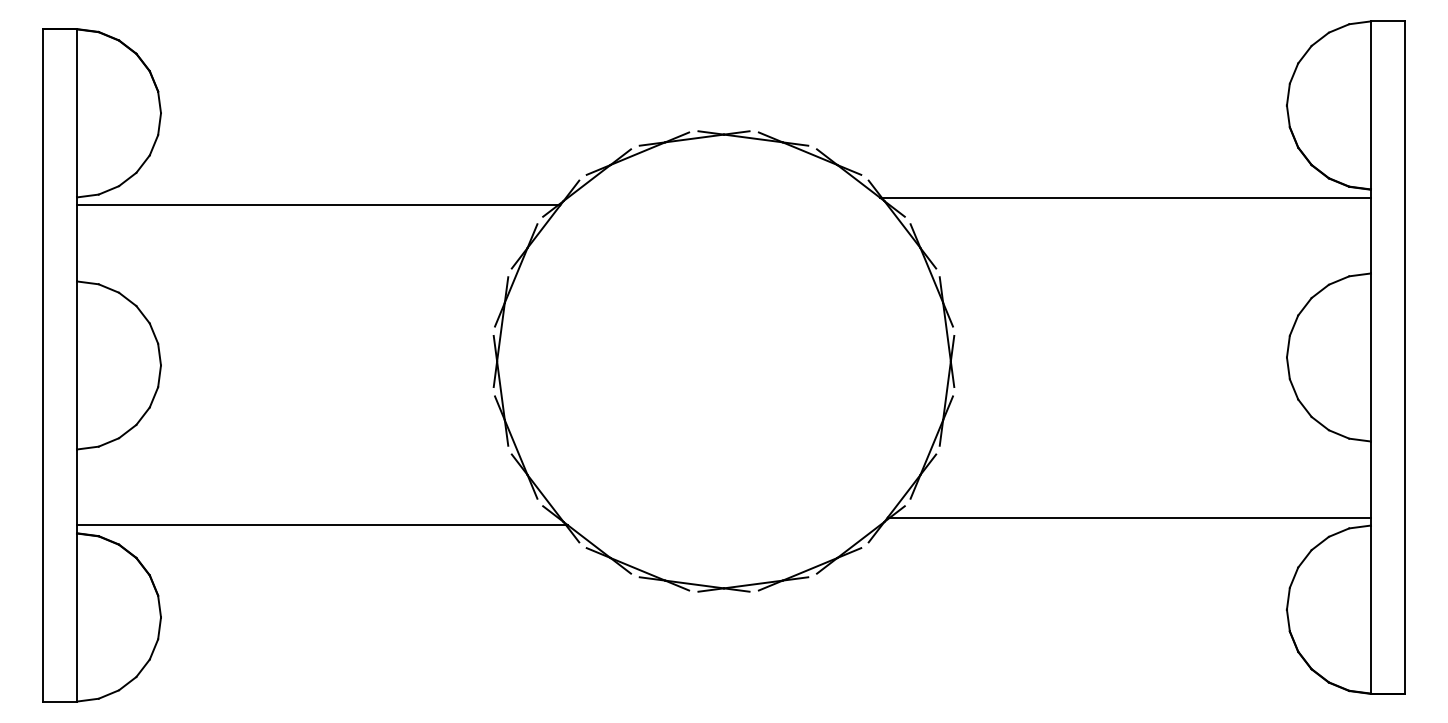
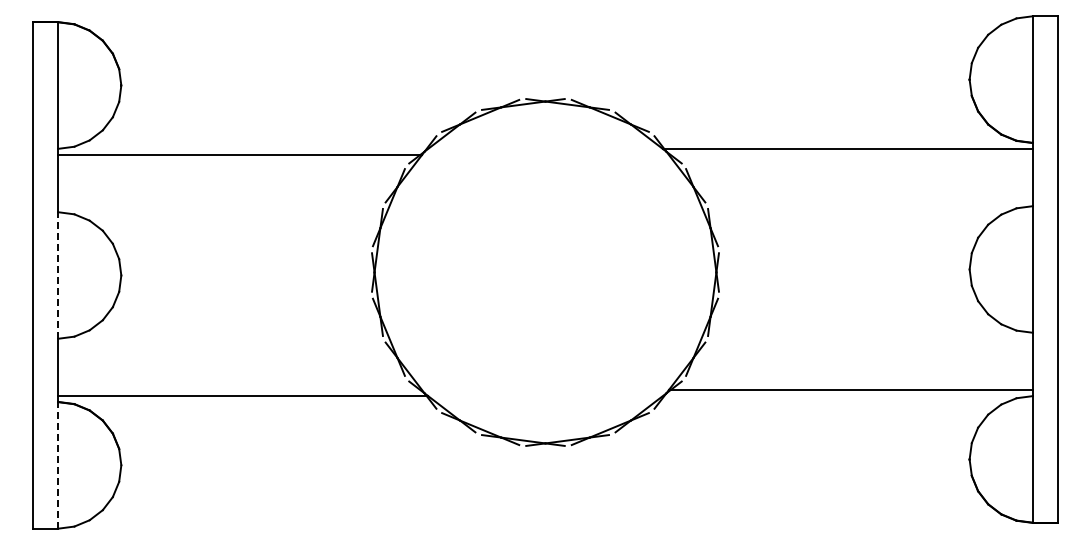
line: (77, 365) -> (58, 275), solid -> dashed
line: (77, 616) -> (58, 464), solid -> dashed

